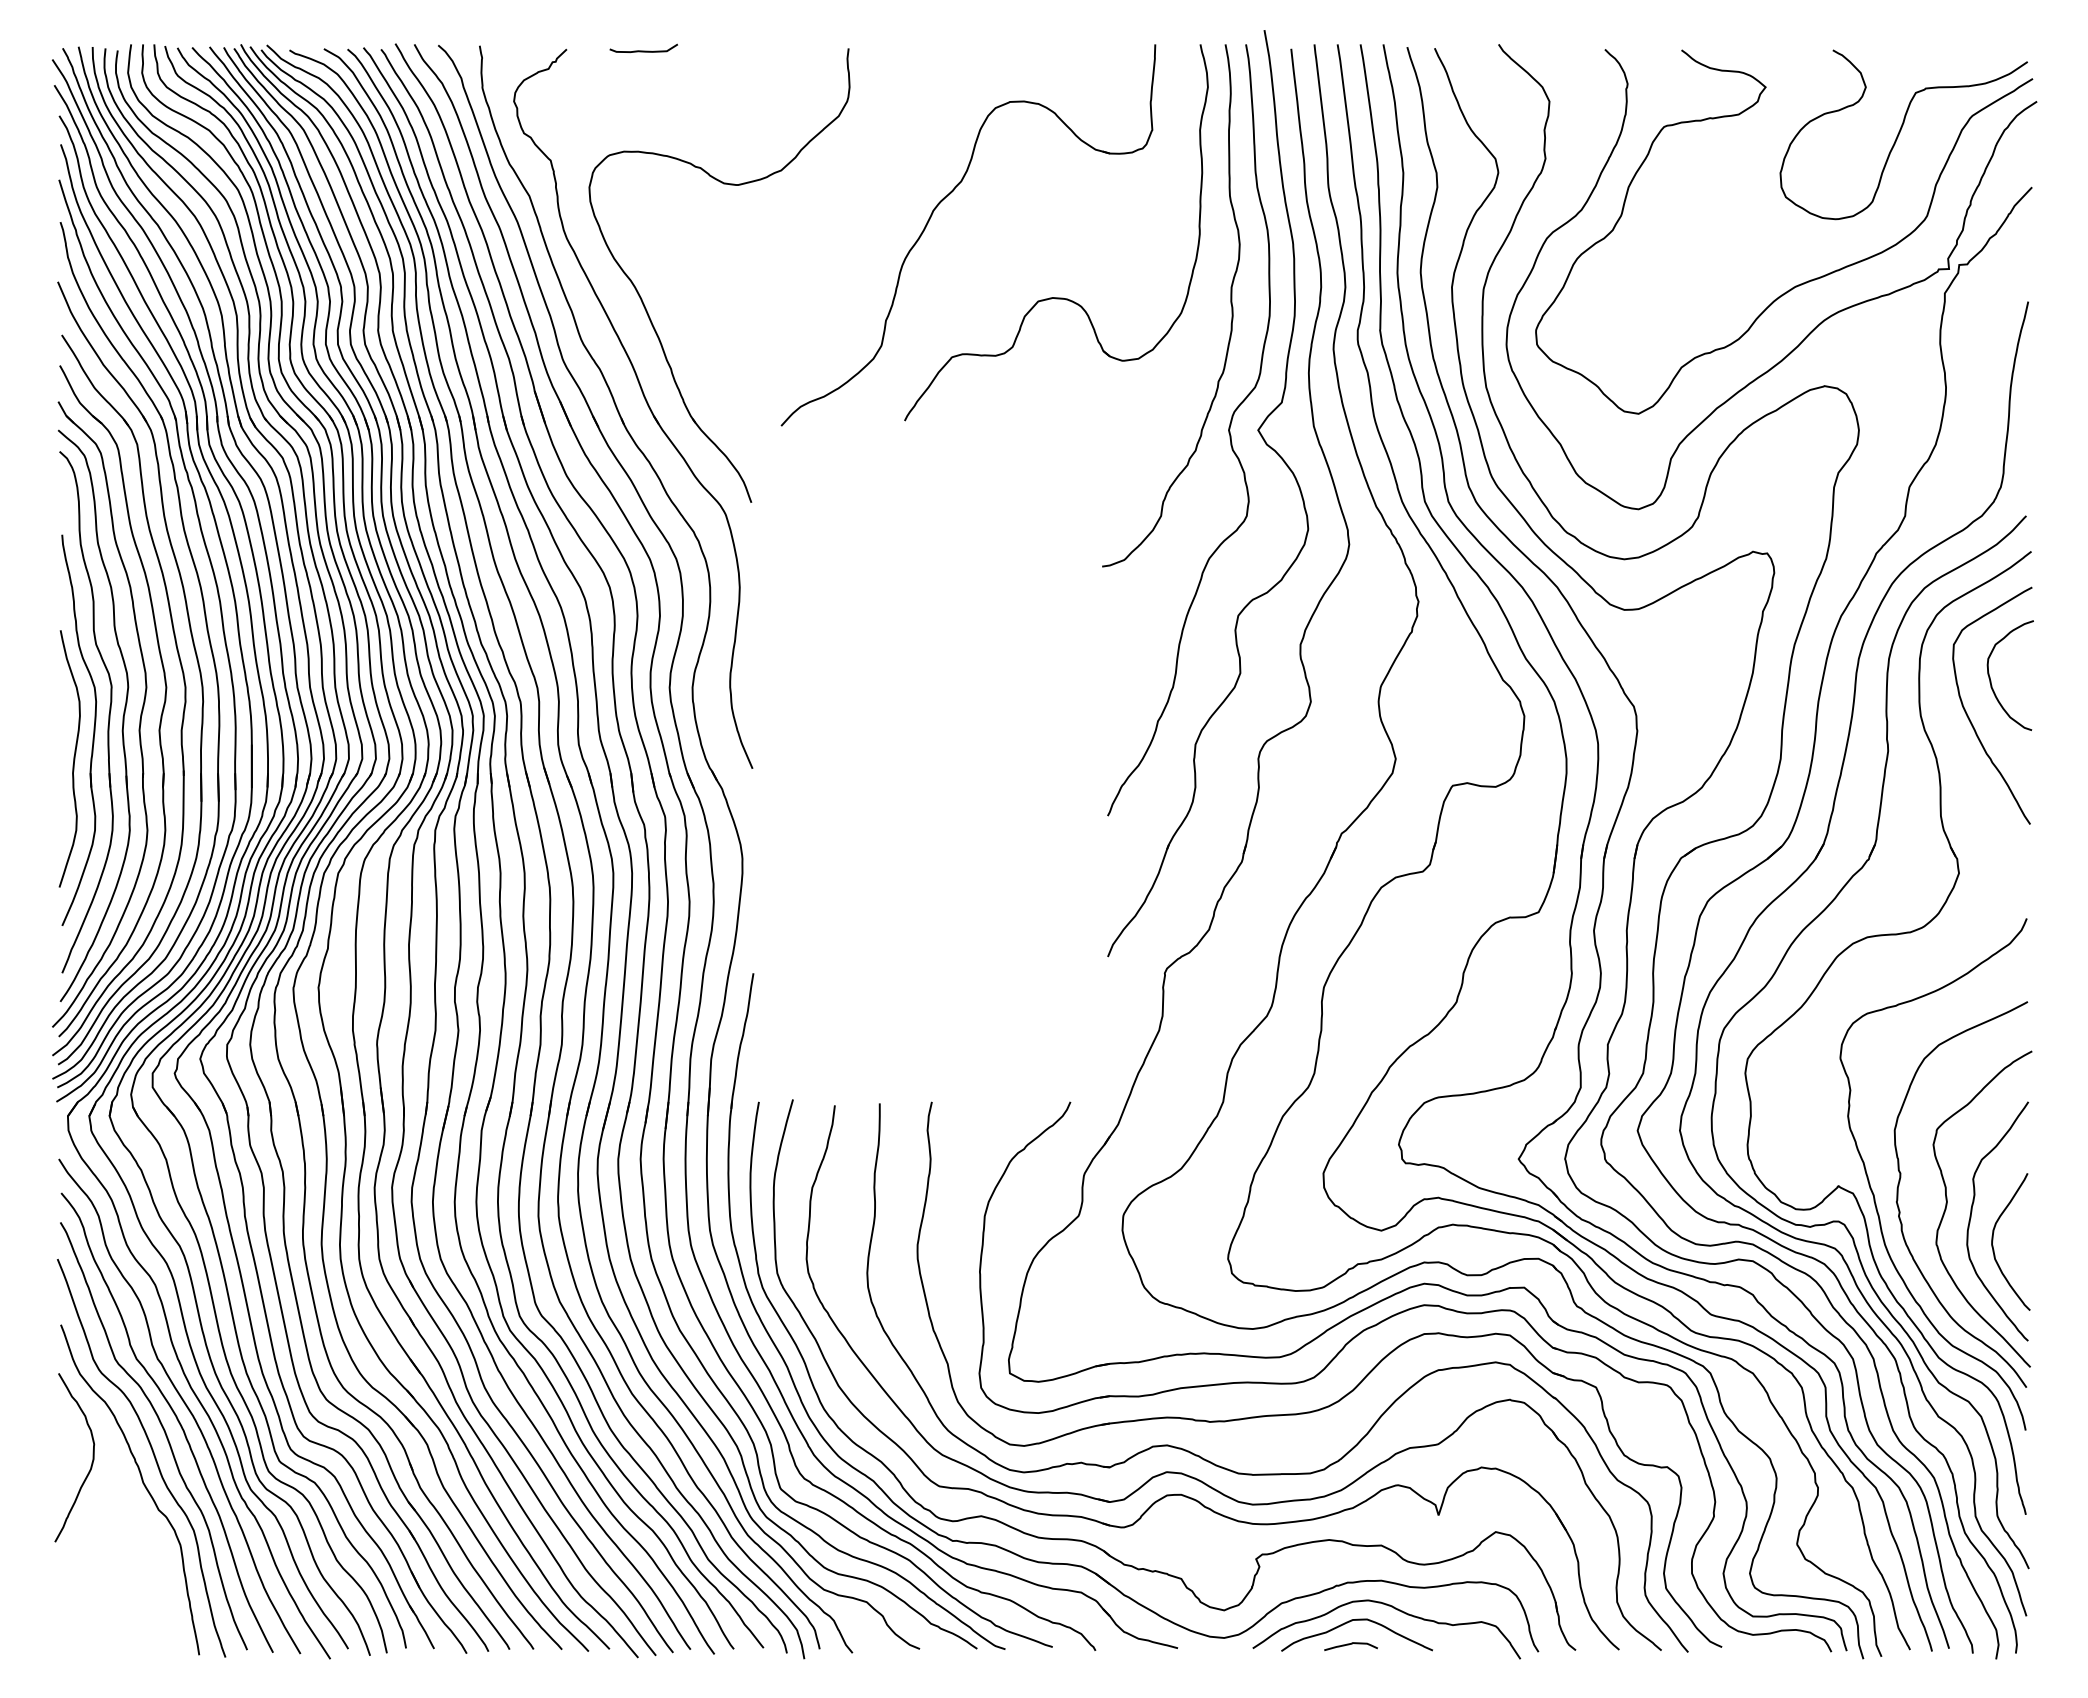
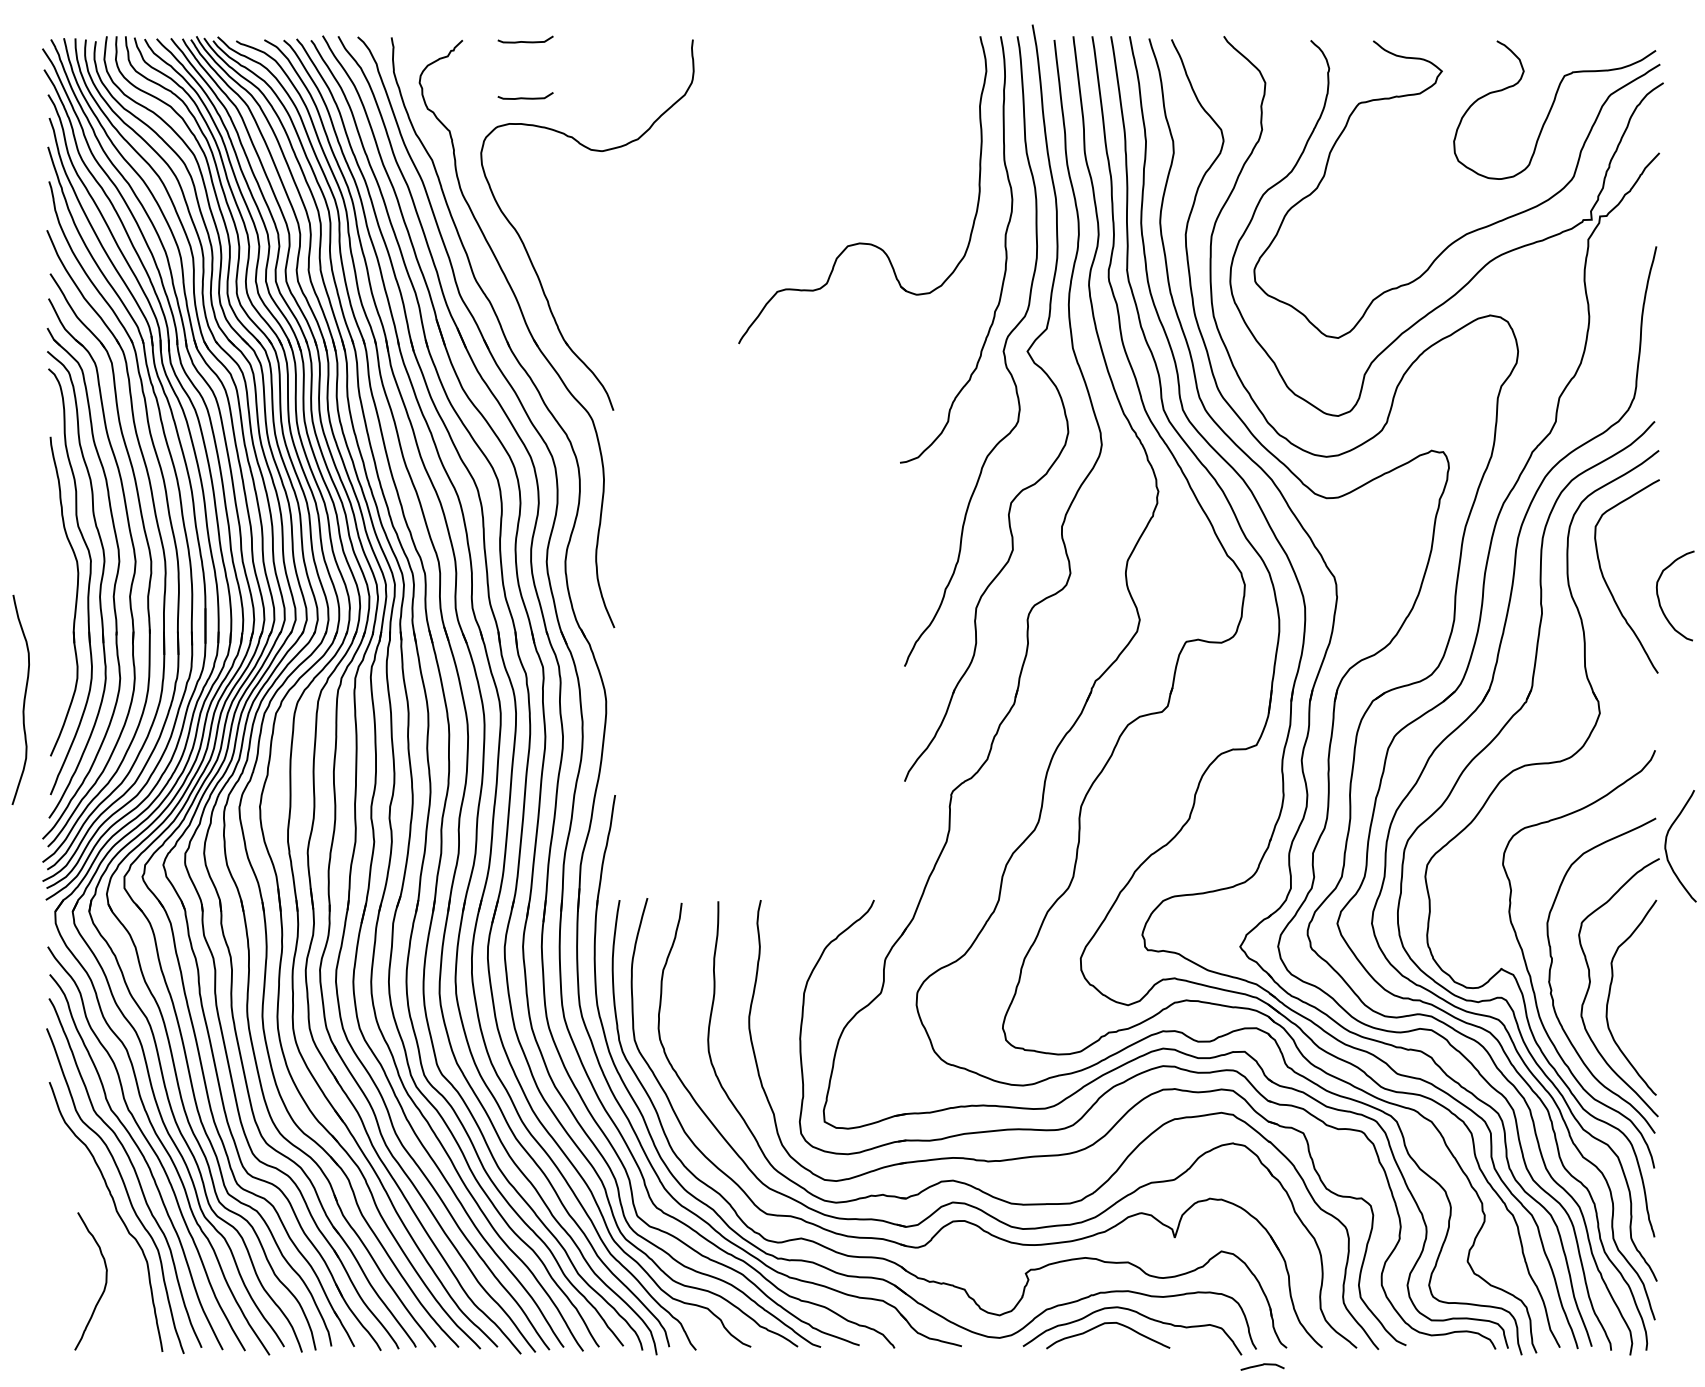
curve: (643, 119) -> (525, 97), added
part: (931, 217) -> (760, 177), removed
curve: (1991, 680) -> (1659, 599), moved
curve: (73, 758) -> (23, 699), moved
curve: (1993, 1240) -> (1666, 845), moved
curve: (91, 1462) -> (104, 1285), moved
curve: (1349, 1645) -> (1261, 1366), moved

